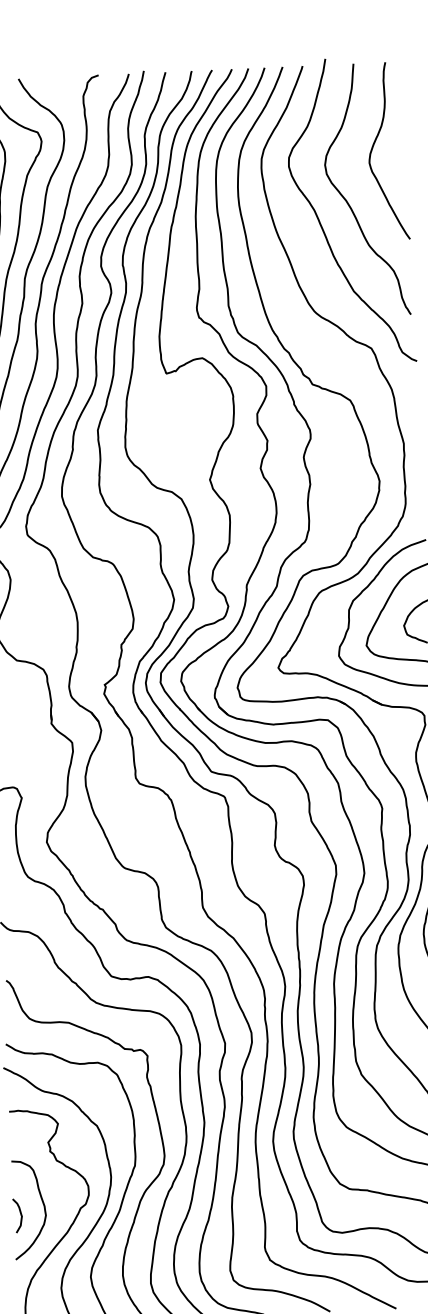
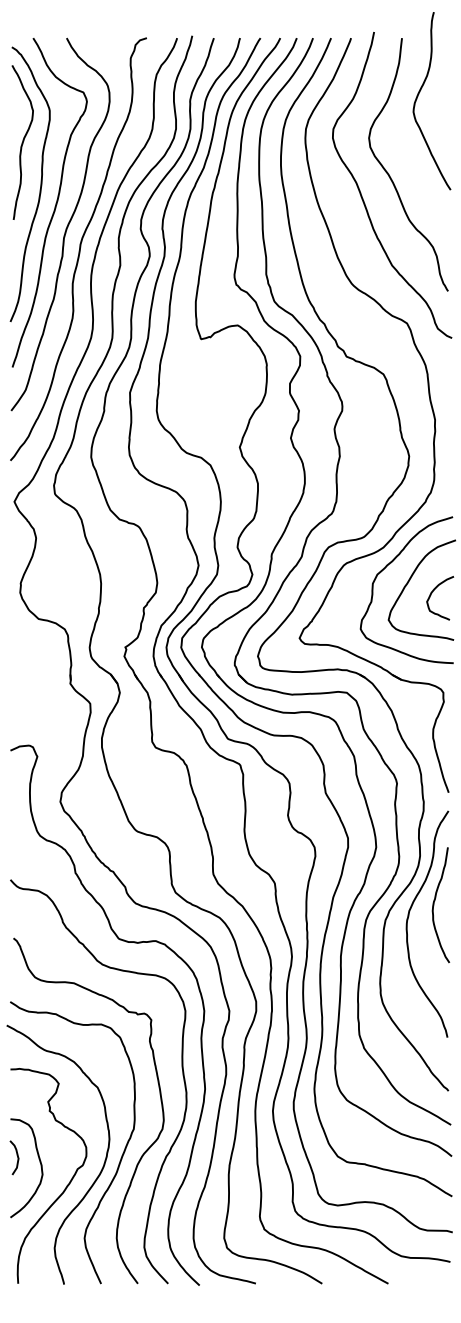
curve: (374, 145) -> (419, 94), moved
curve: (19, 1213) -> (16, 1155), moved

